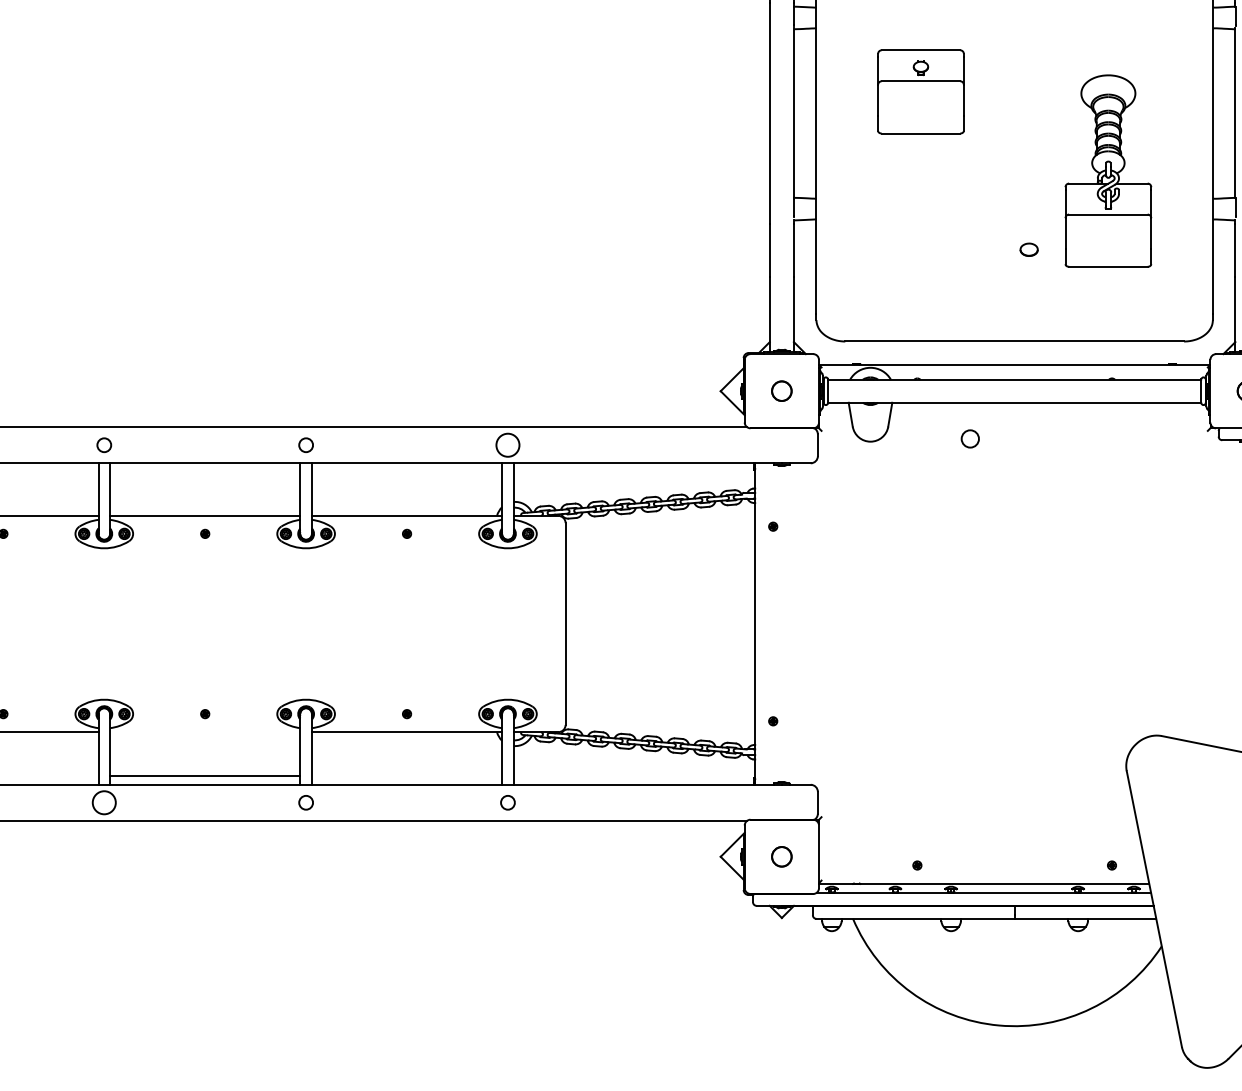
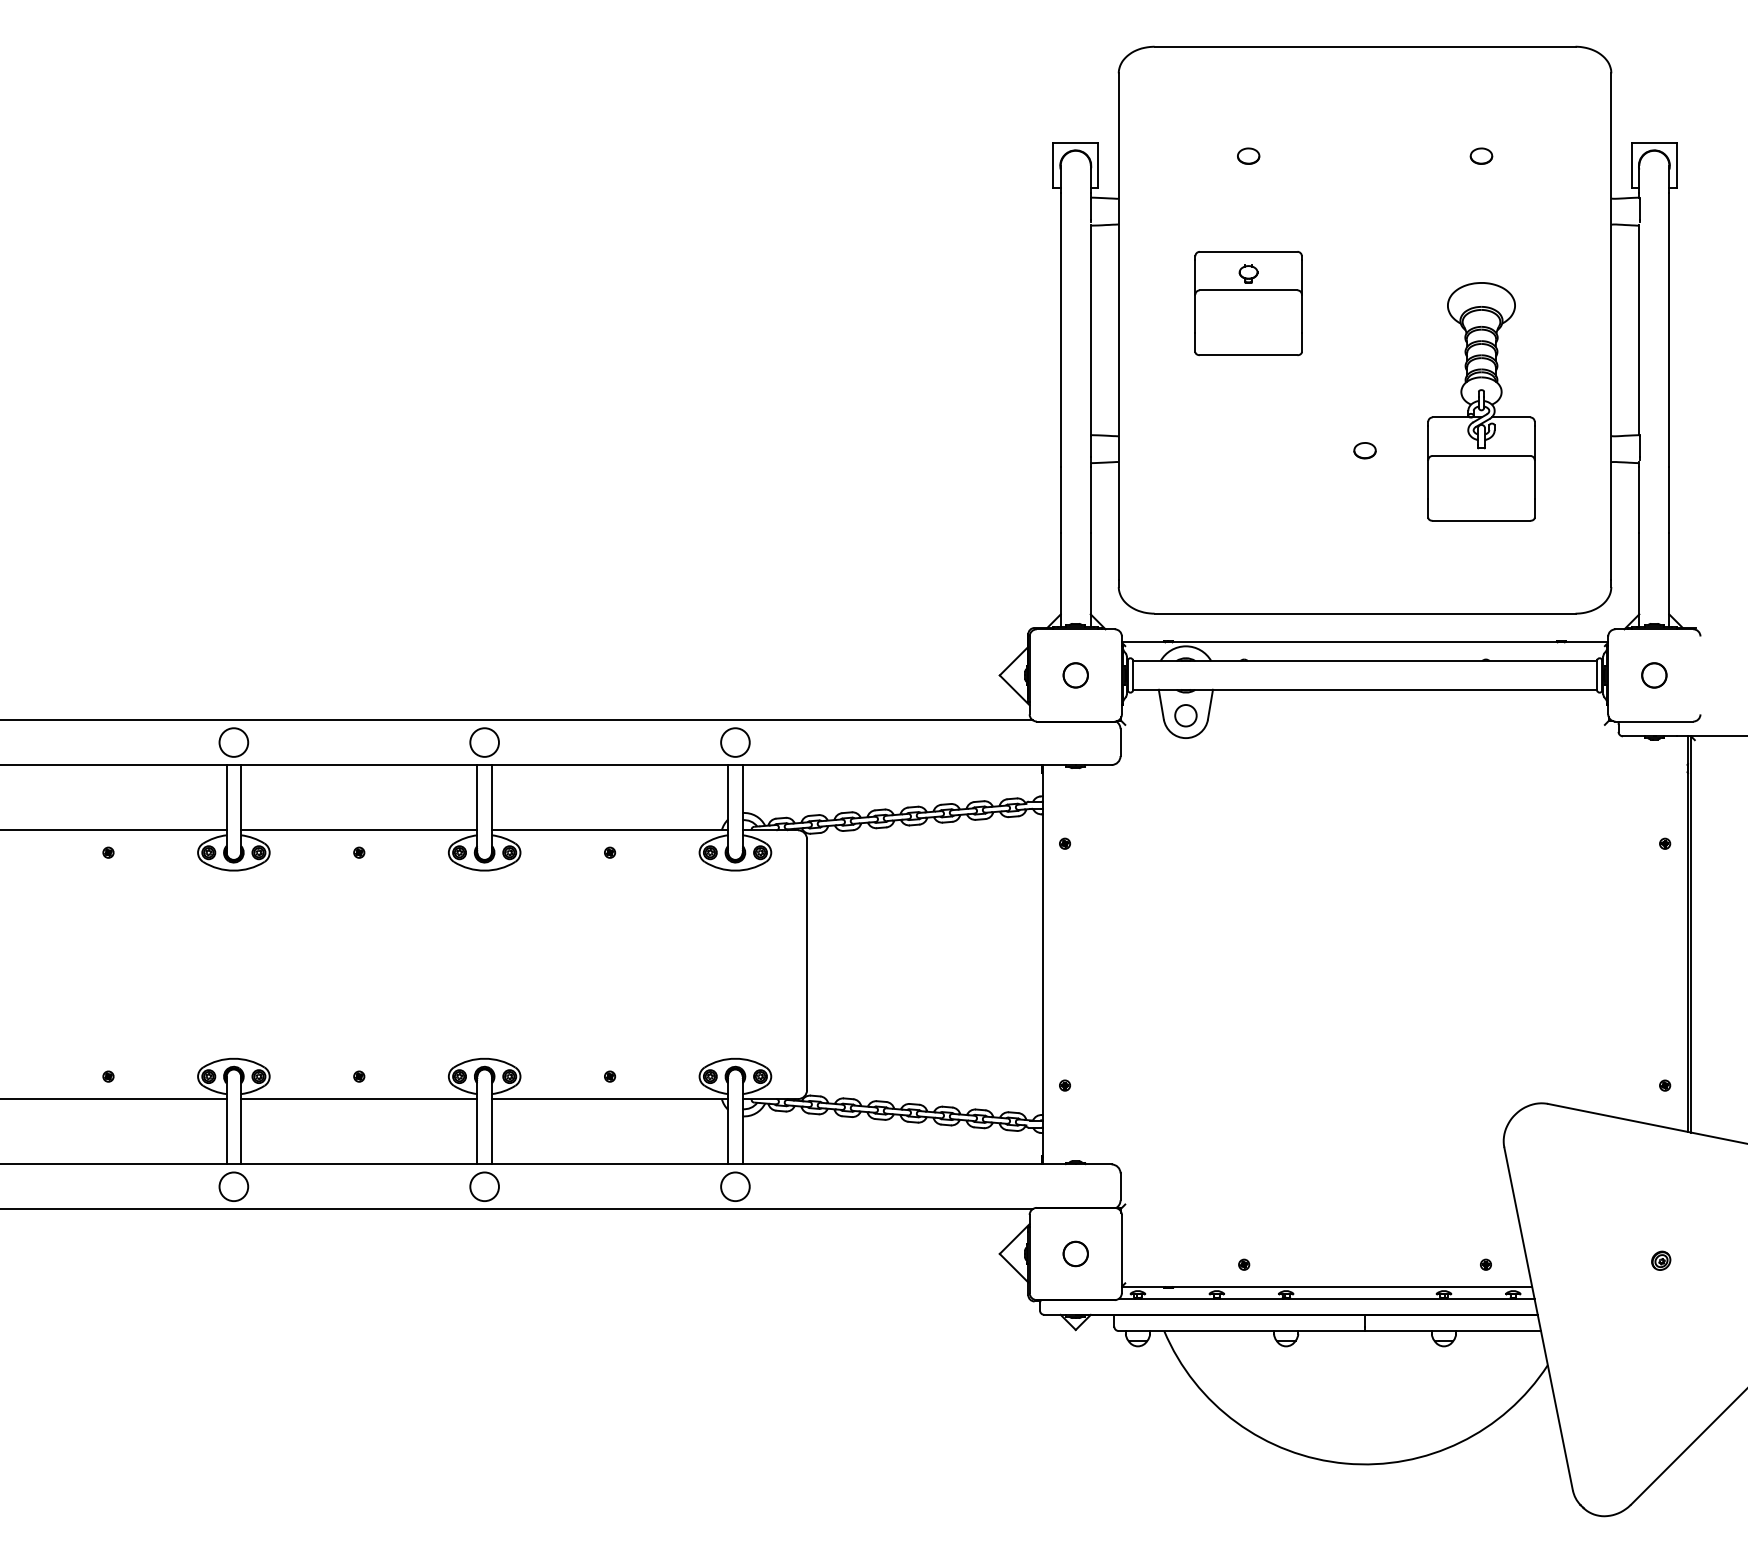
part: (1028, 249) -> (1364, 450), moved
circle: (969, 438) -> (1185, 715), moved
circle: (104, 445) -> (233, 742), size x1.67
circle: (306, 445) -> (484, 742), size x1.67
line: (205, 776) -> (359, 1099), moved
circle: (306, 802) -> (484, 1186), size x1.67
circle: (508, 802) -> (735, 1186), size x1.67

